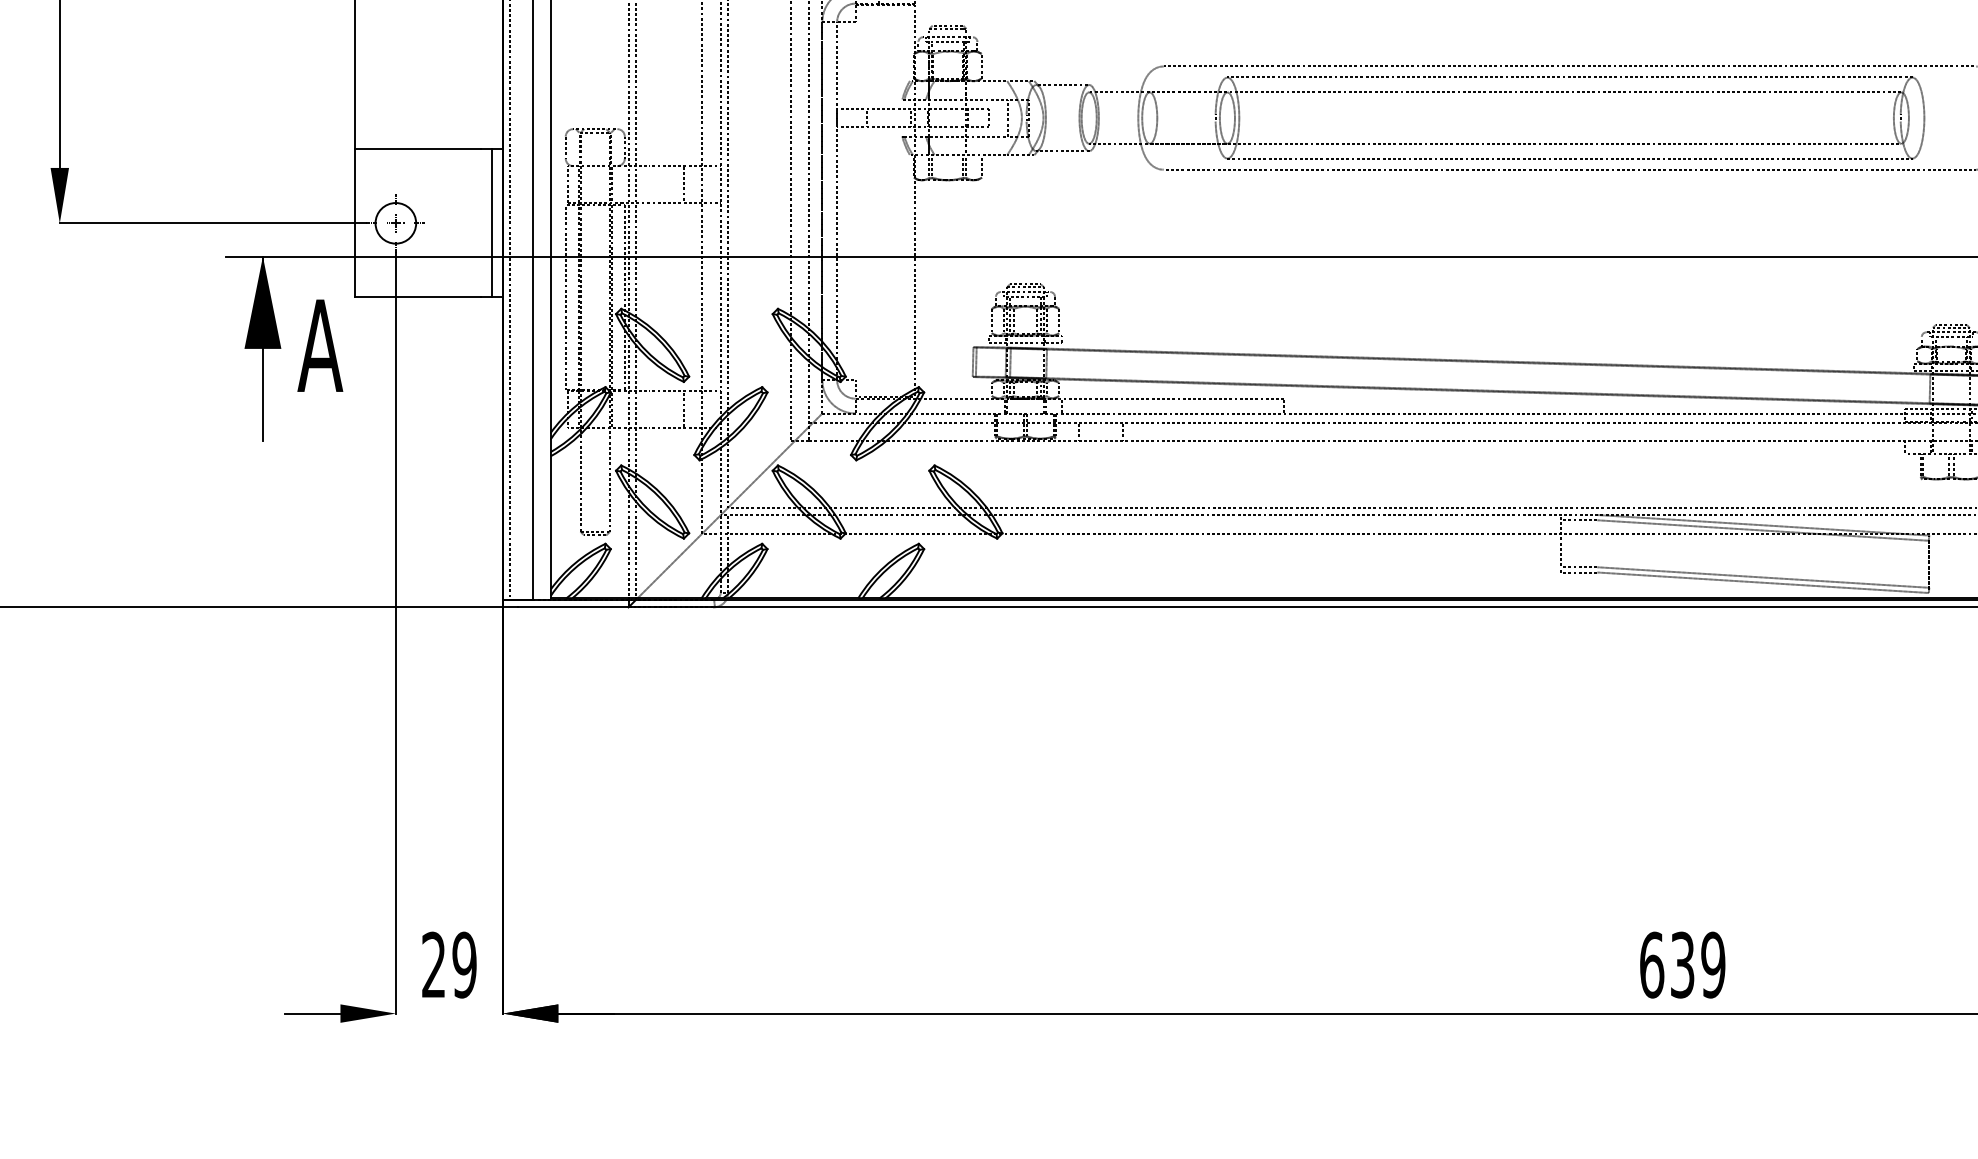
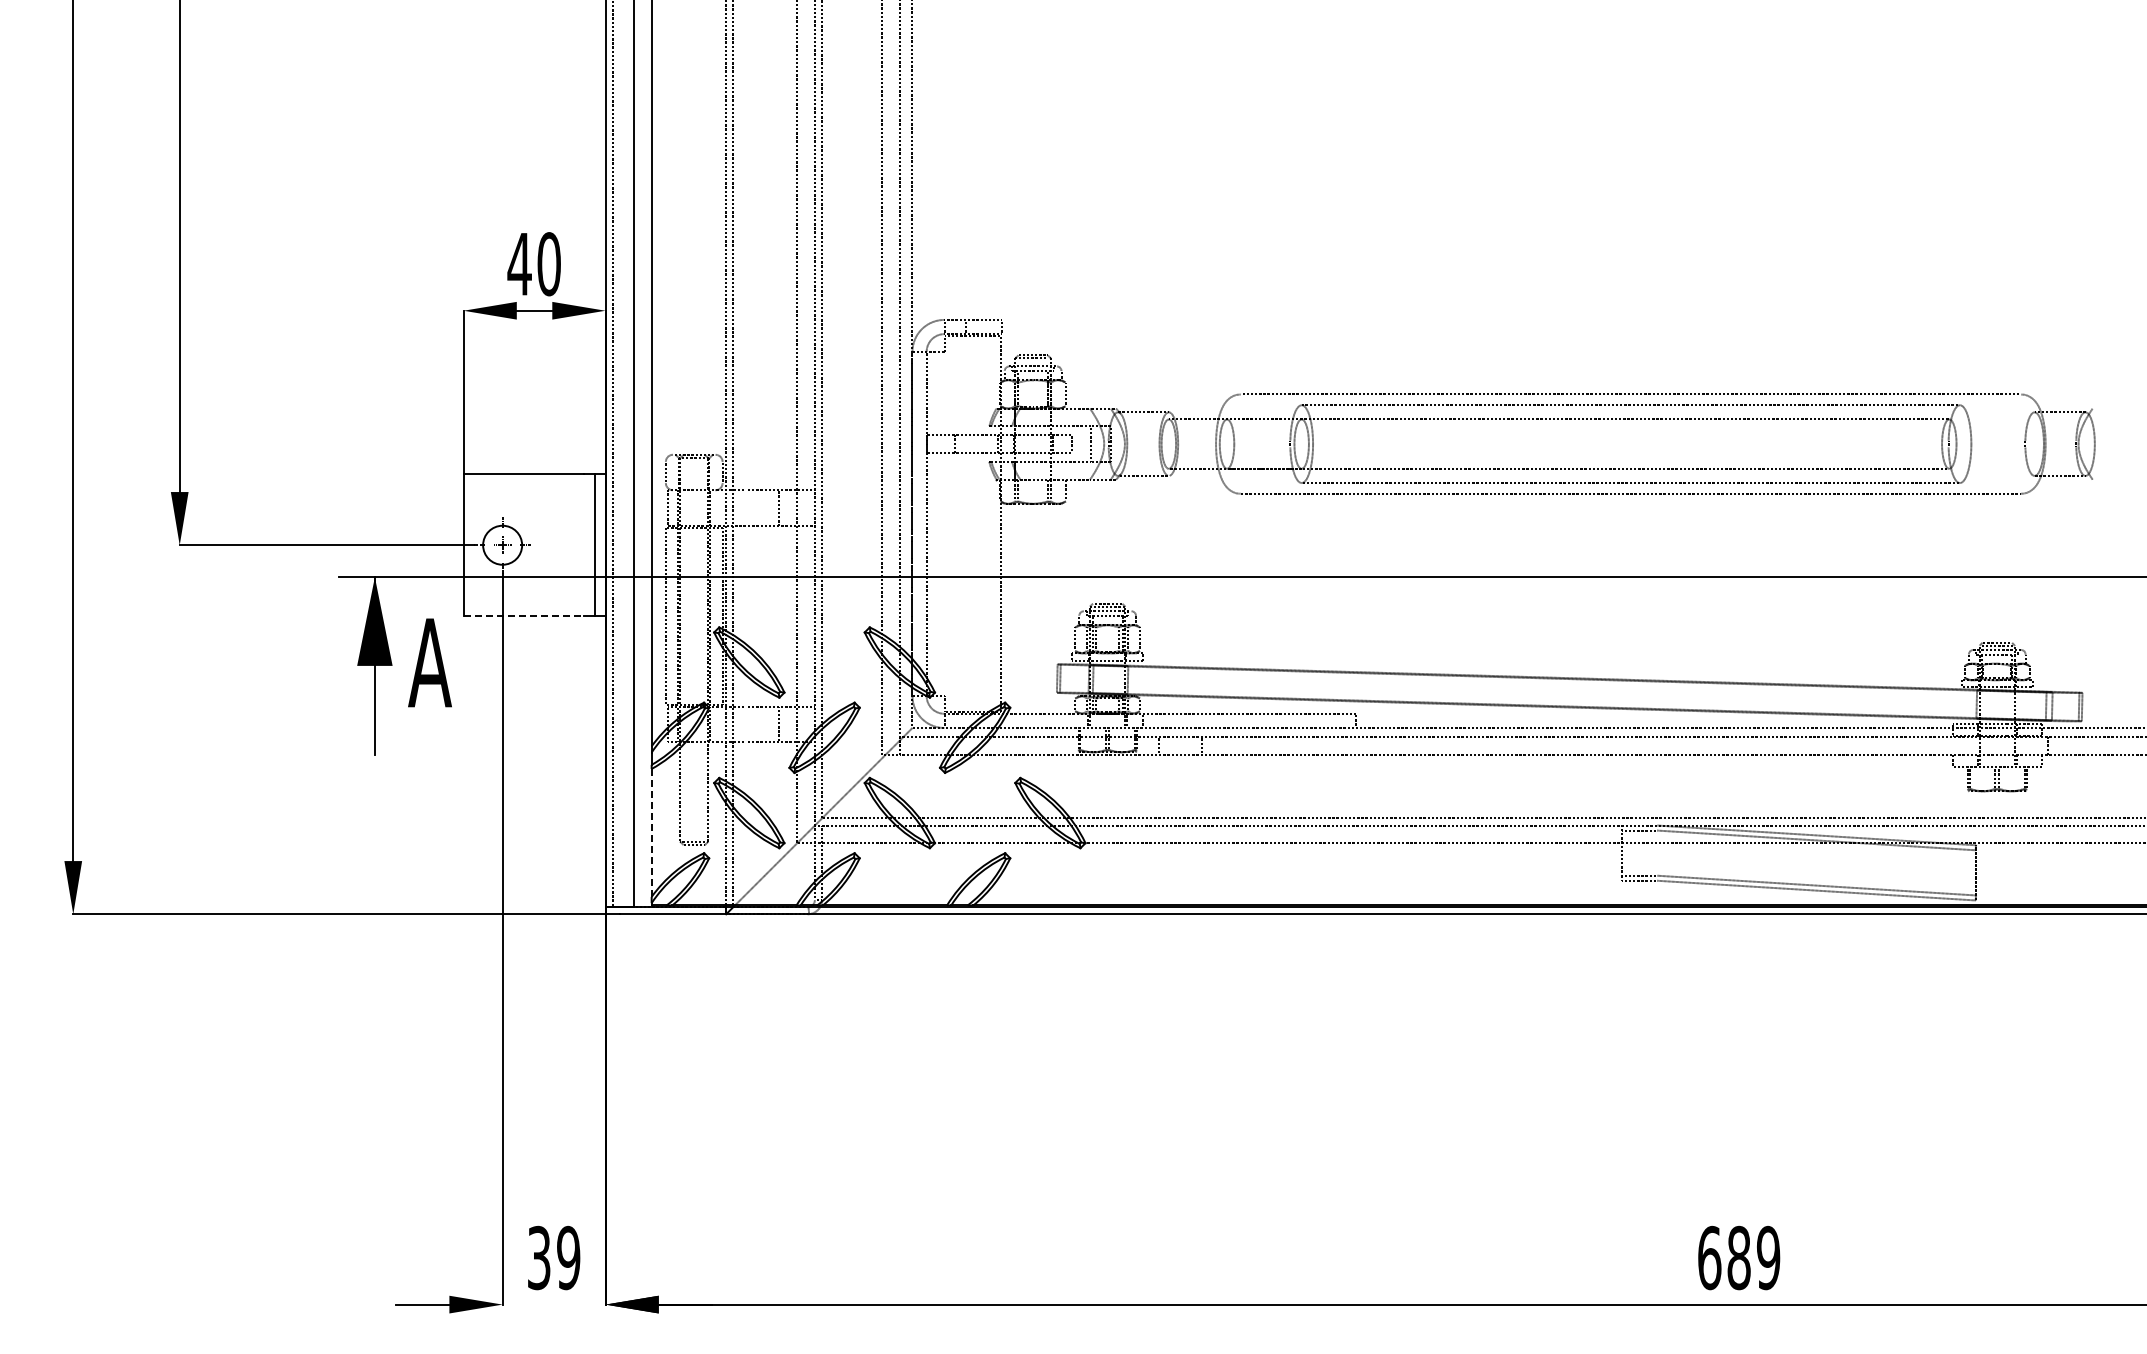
line: (418, 297) -> (524, 616), solid -> dashed
line: (550, 522) -> (651, 832), solid -> dashed
text: (434, 965) -> (539, 1258), 29 -> 39
text: (1682, 965) -> (1738, 1258), 639 -> 689

